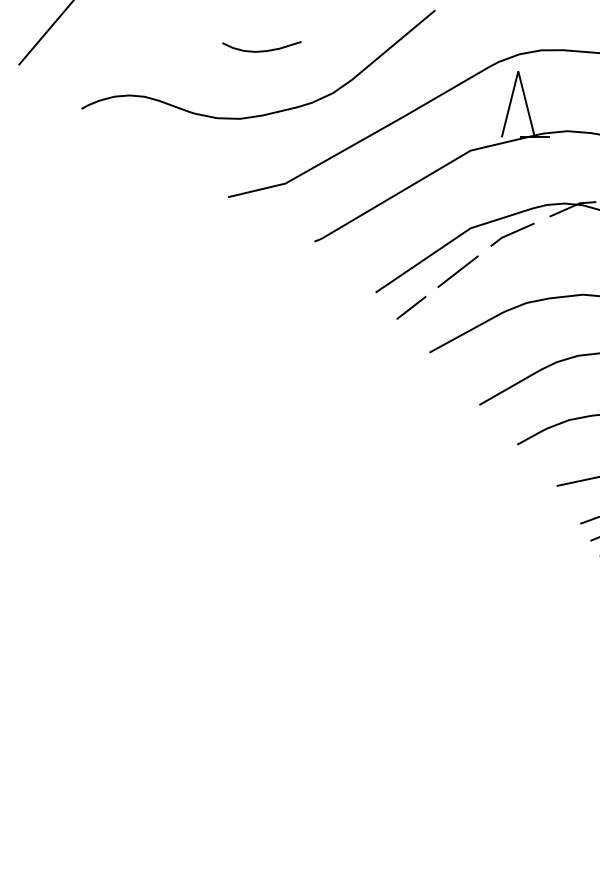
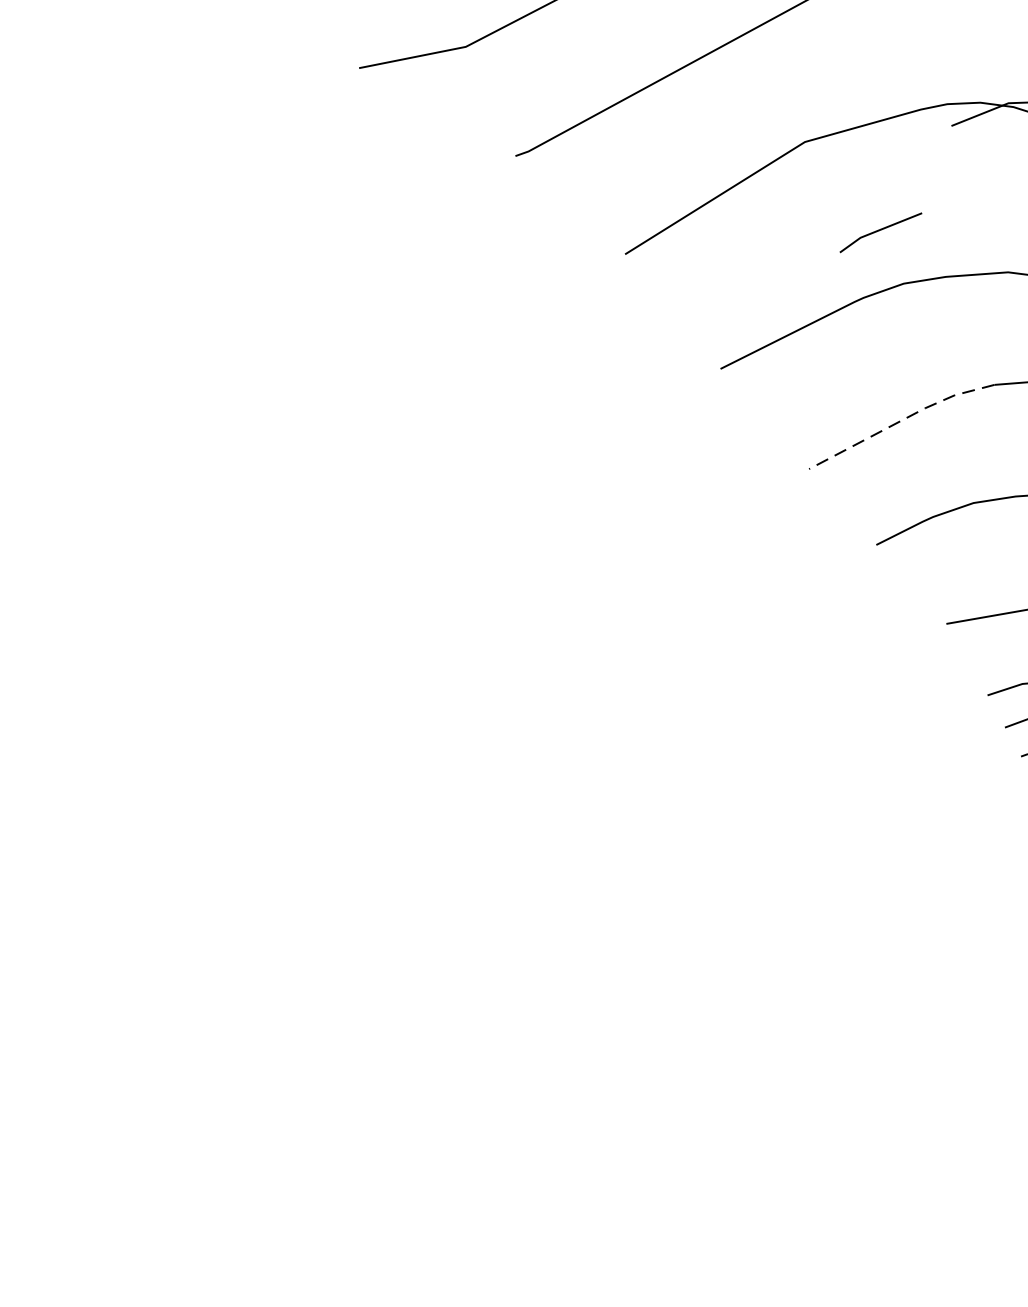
line: (512, 234) -> (880, 232), moved
line: (457, 271) -> (777, 220), removed
line: (411, 307) -> (690, 284), removed
line: (528, 376) -> (901, 419), solid -> dashed

